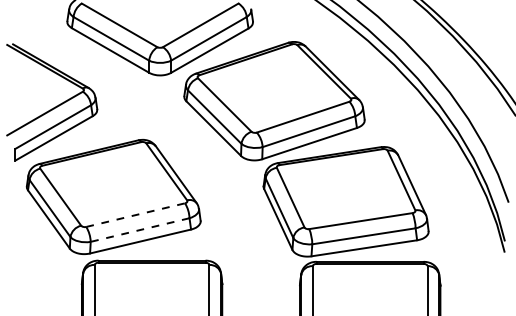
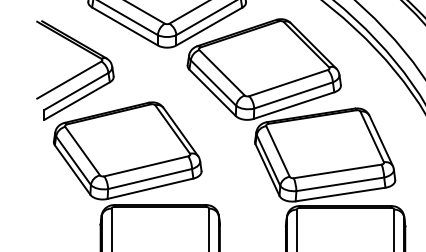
line: (135, 215) -> (146, 166), dashed -> solid
line: (140, 230) -> (150, 179), dashed -> solid

